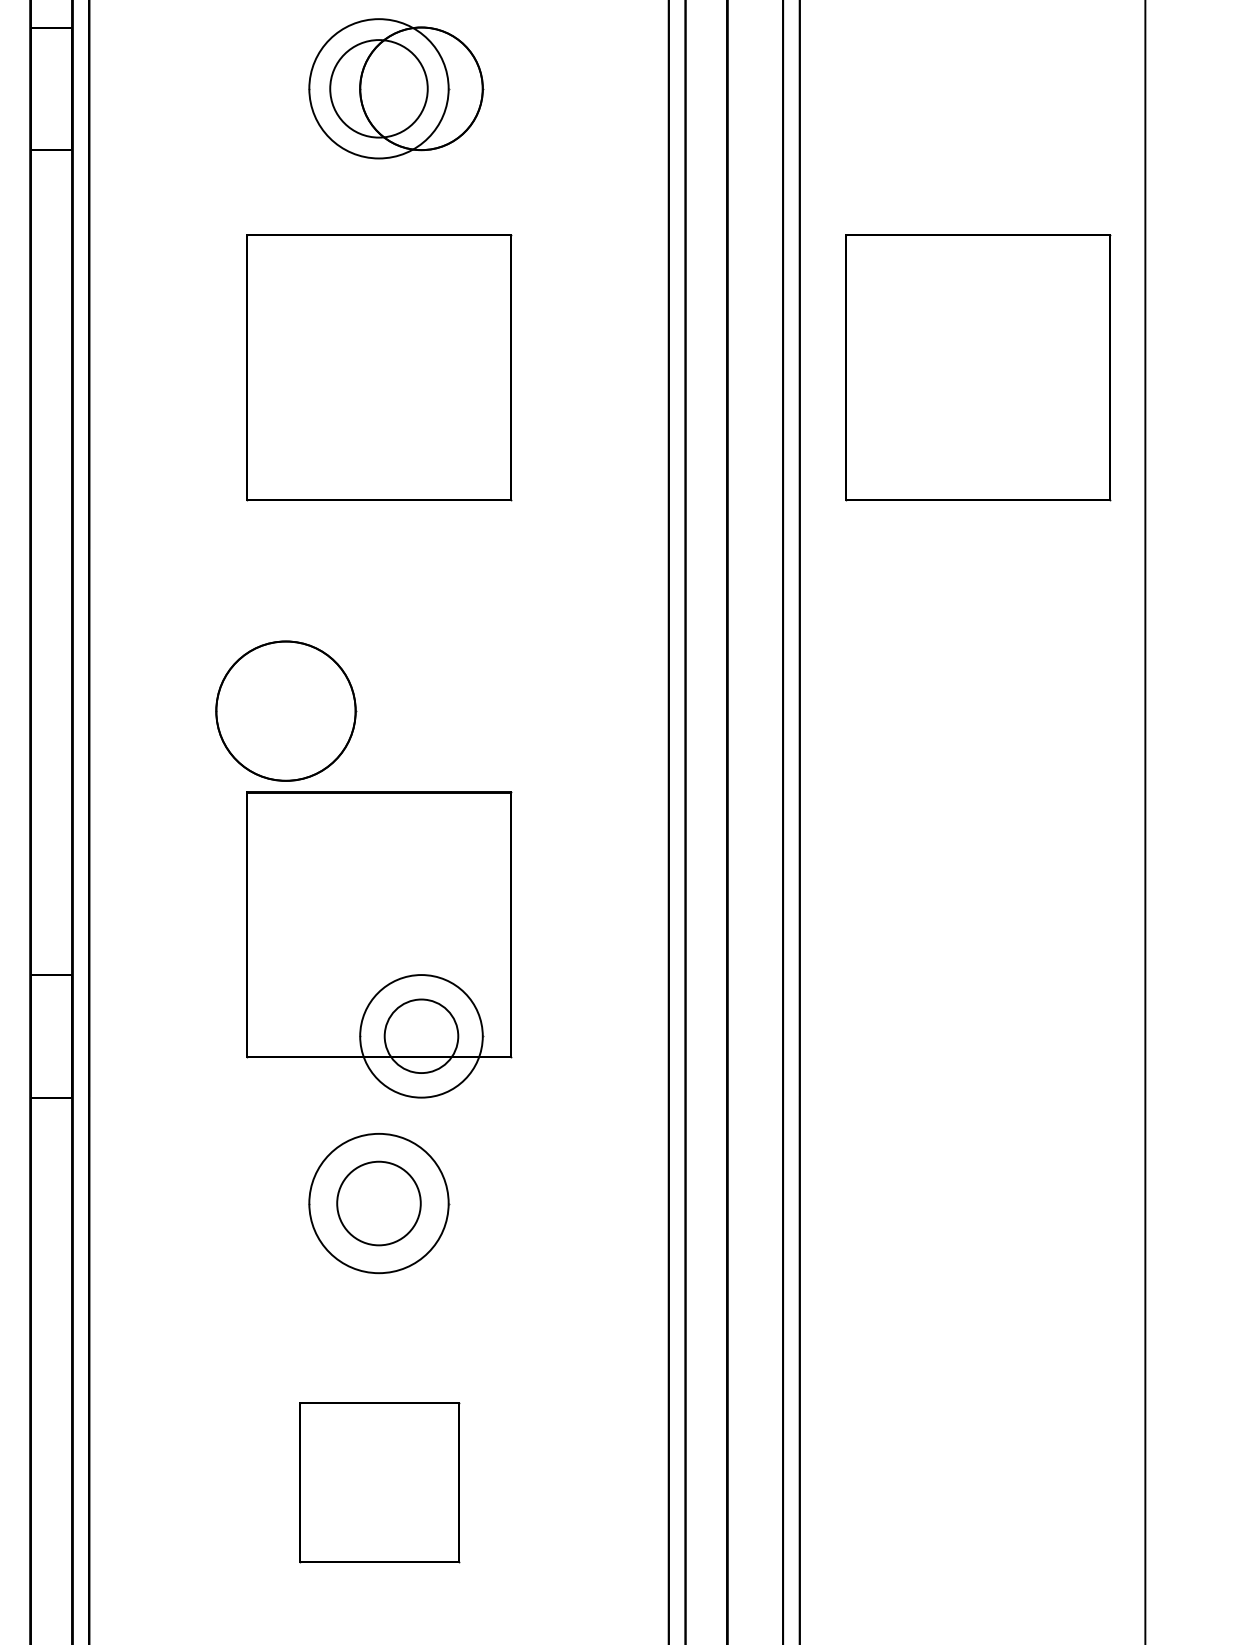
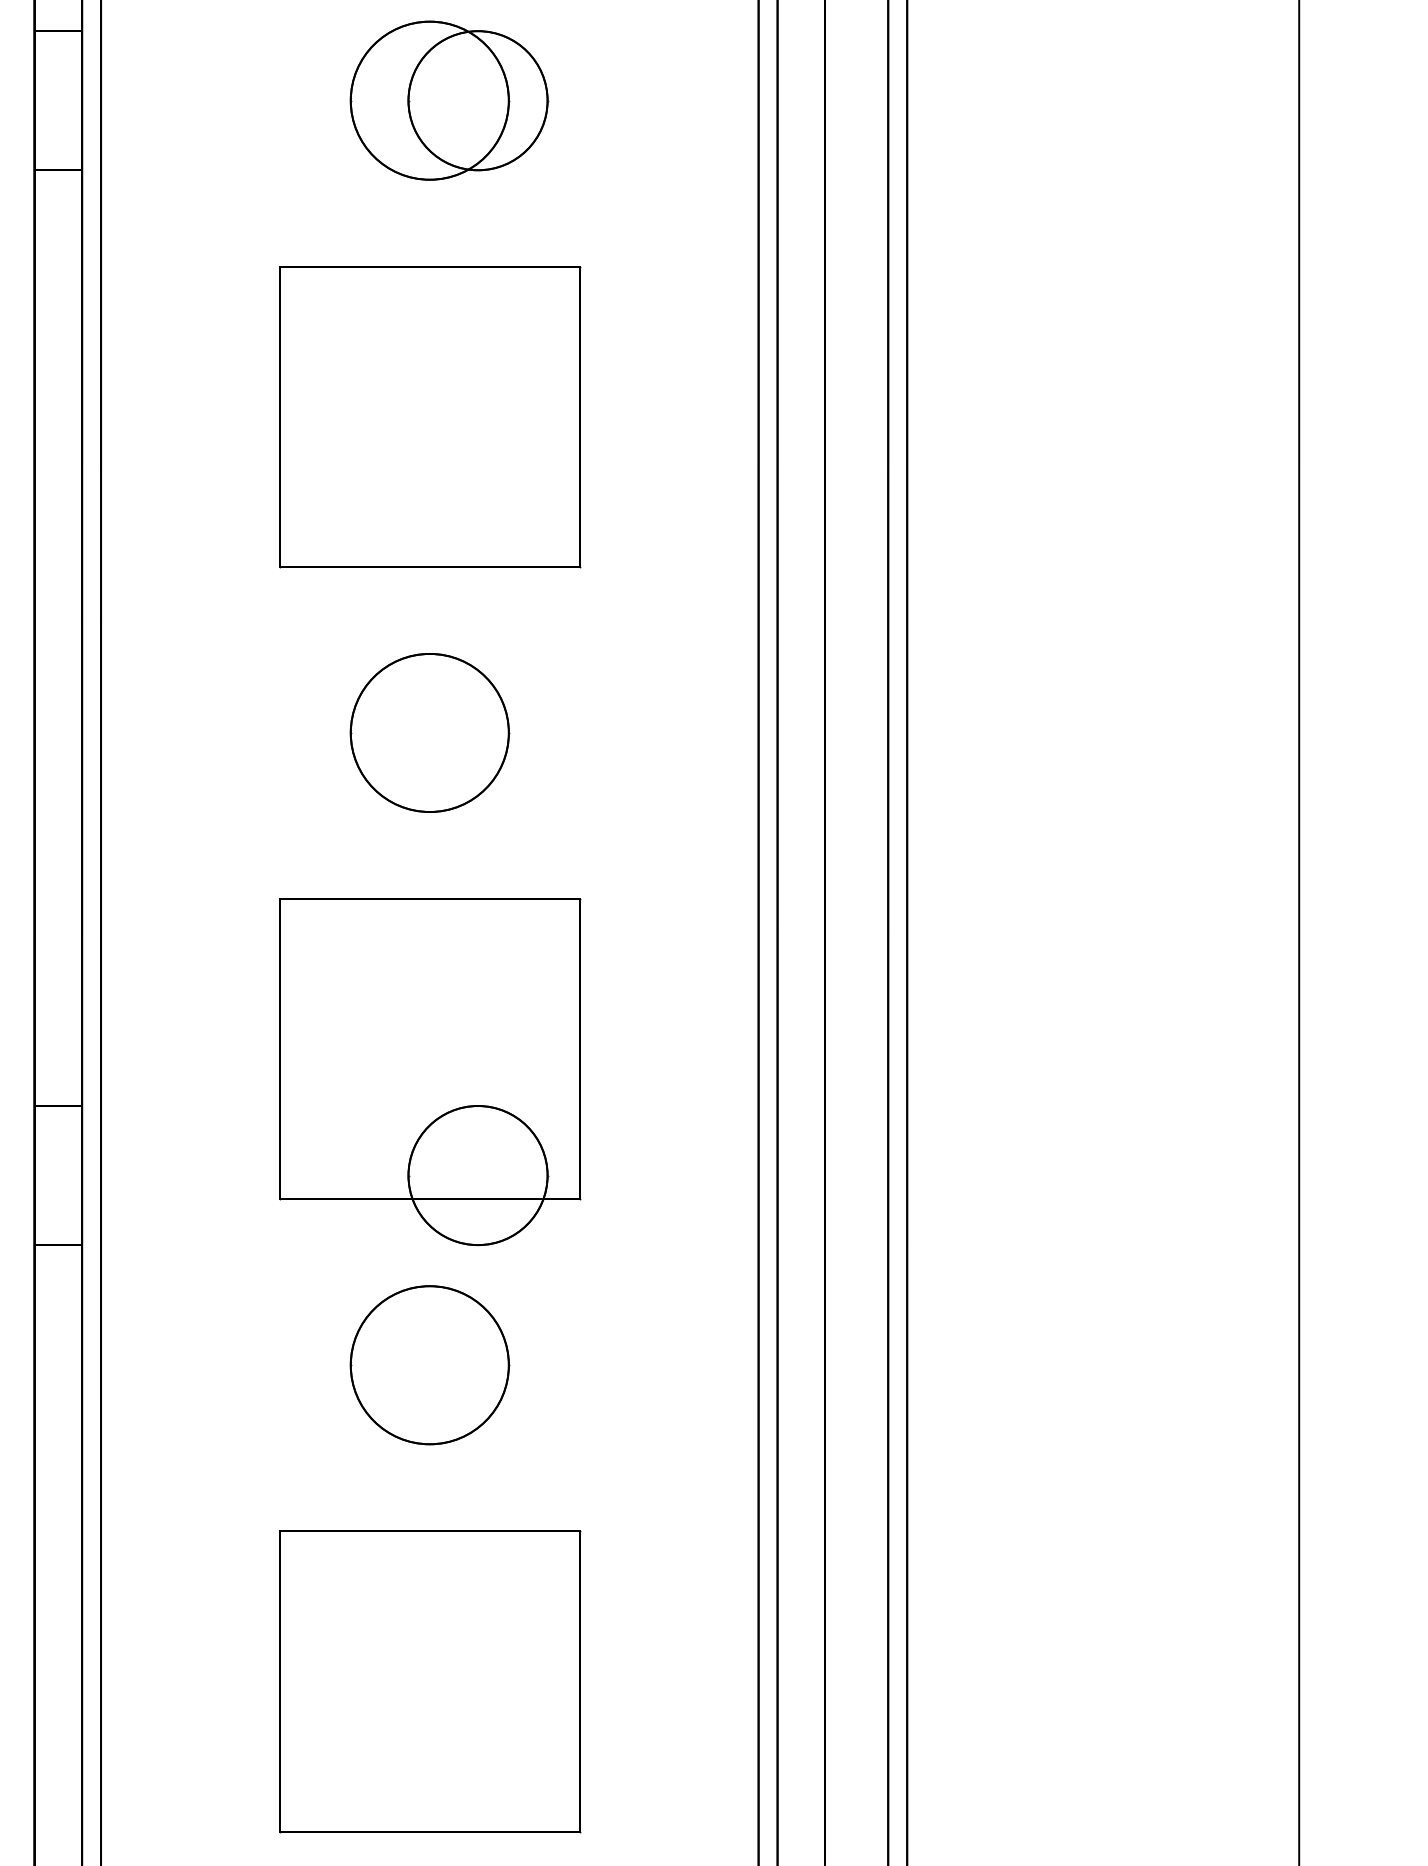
circle: (378, 88) -> (429, 100), size x1.43
part: (978, 367) -> (1109, 416), removed
part: (286, 710) -> (430, 732), moved
circle: (421, 1036) -> (478, 1175), size x1.67
circle: (378, 1203) -> (429, 1365), size x1.67
part: (379, 1482) -> (430, 1681), size x1.67

